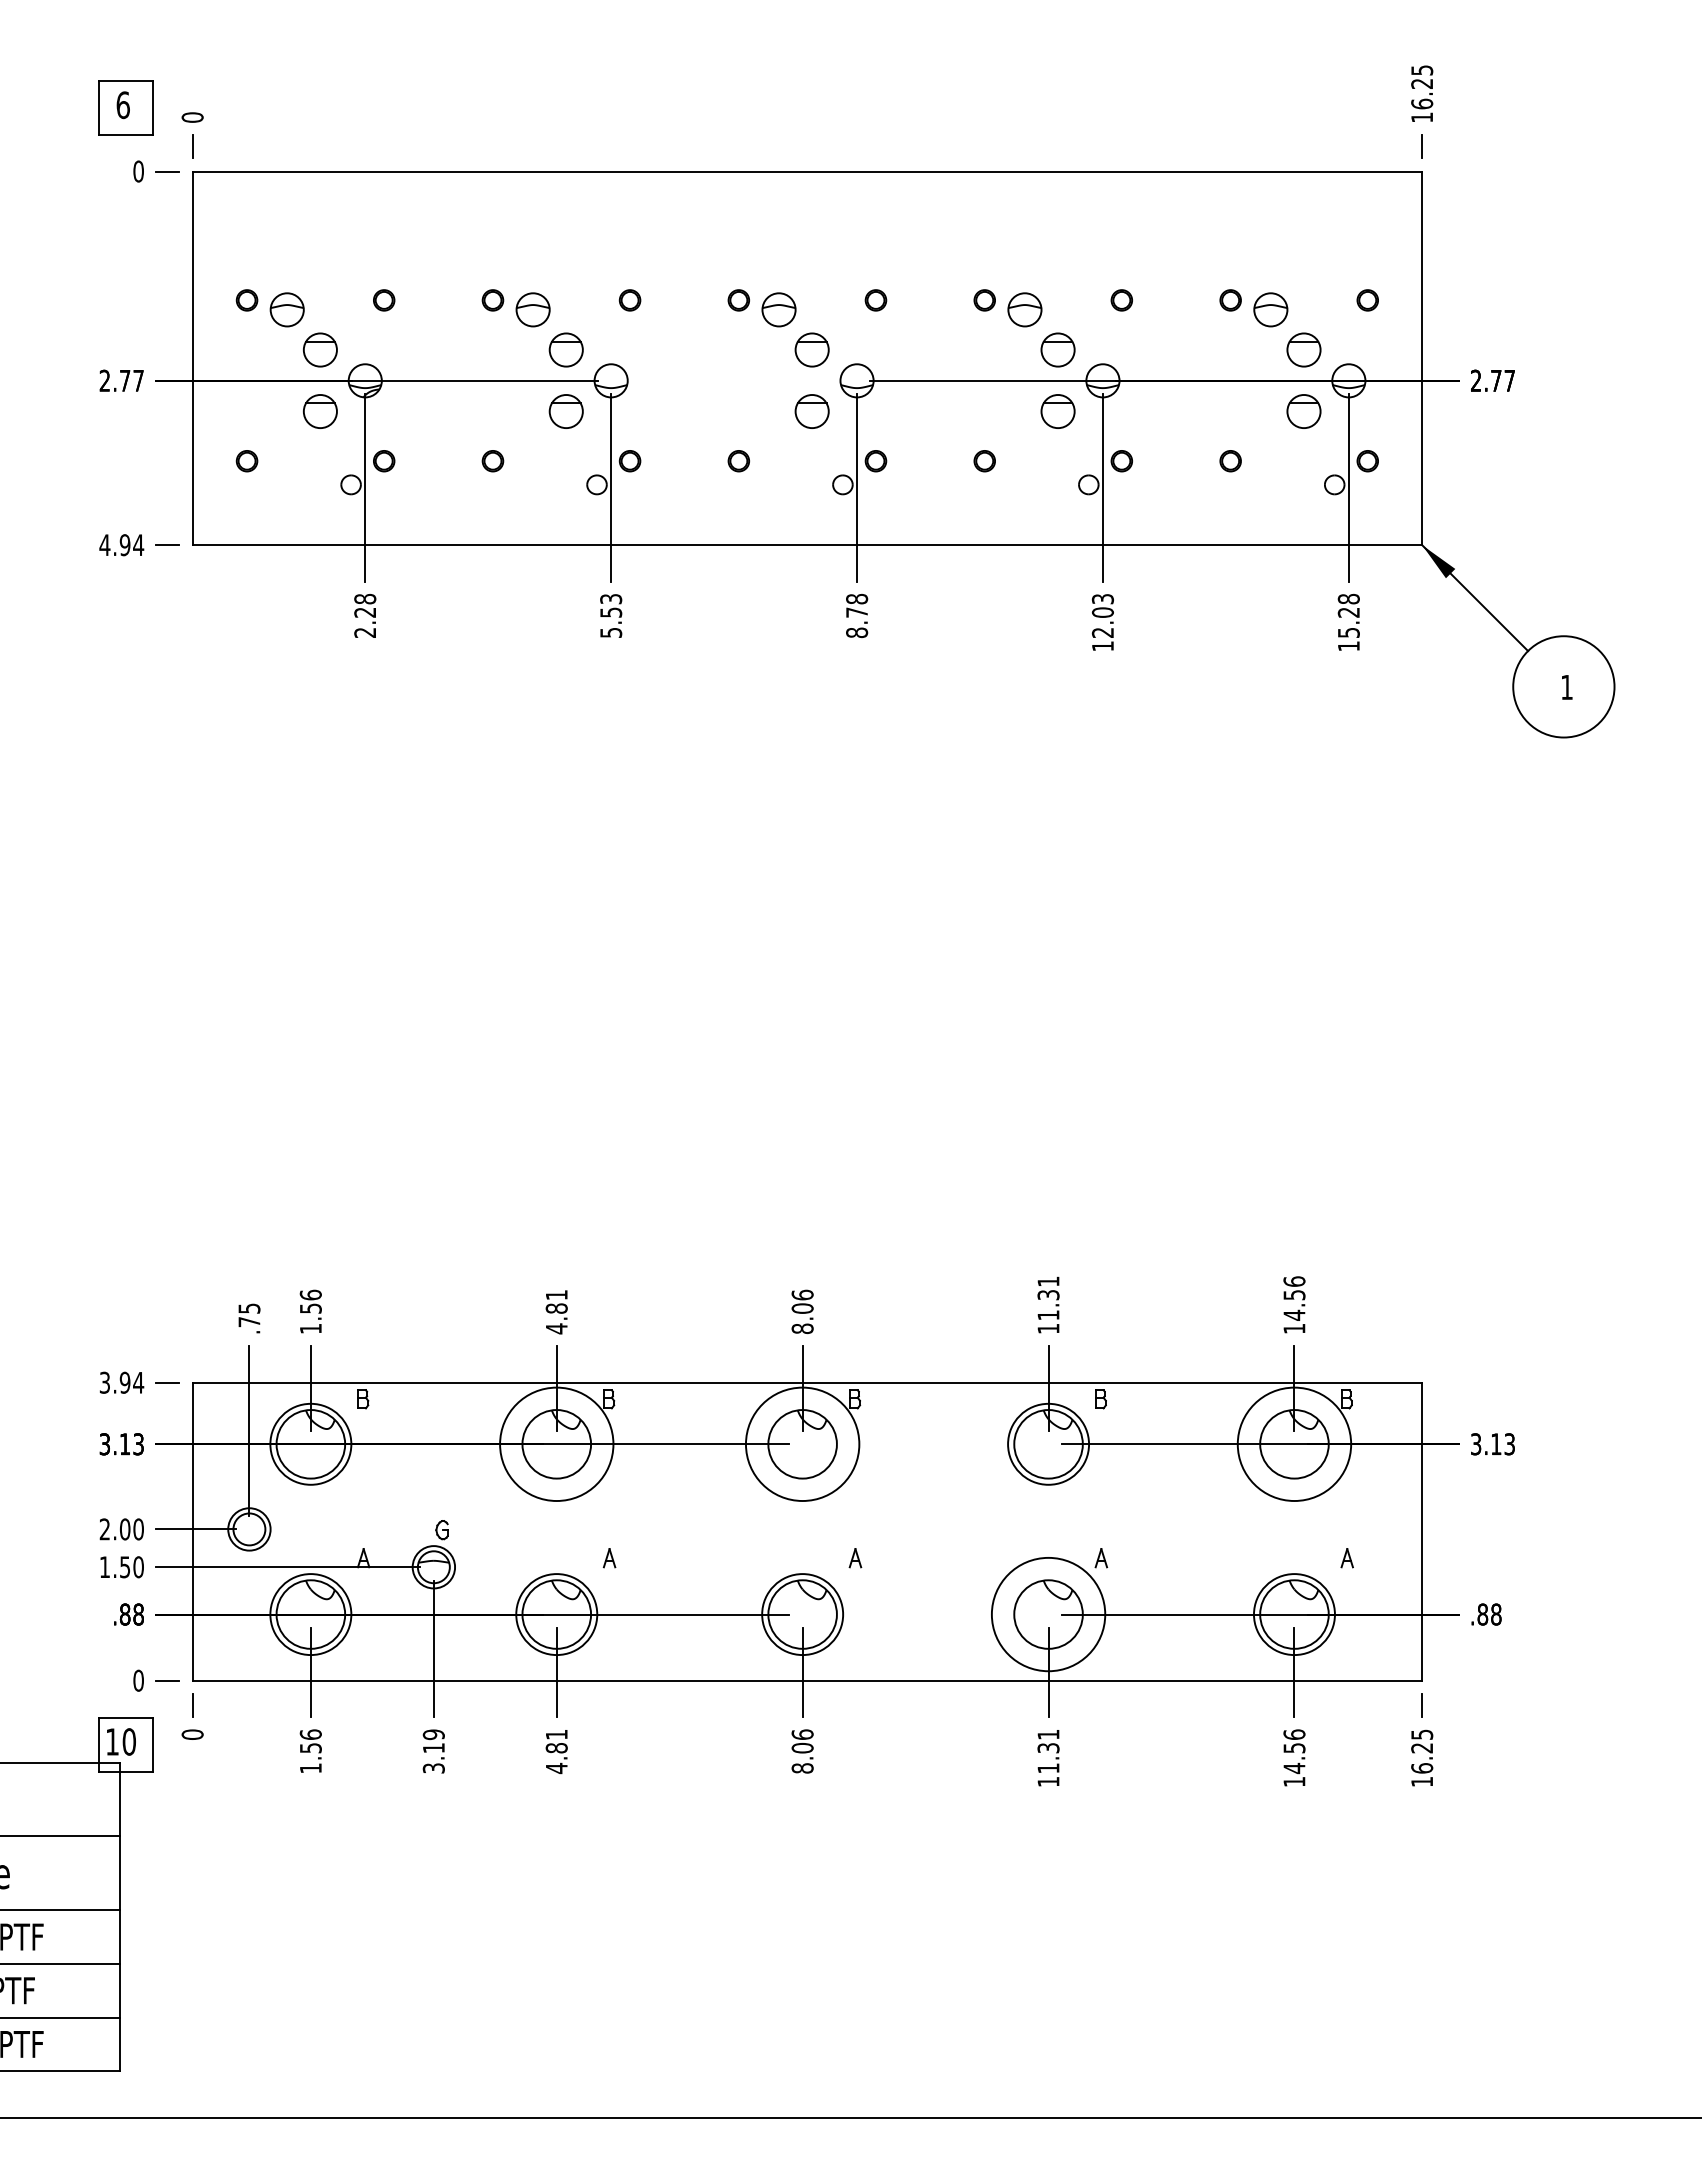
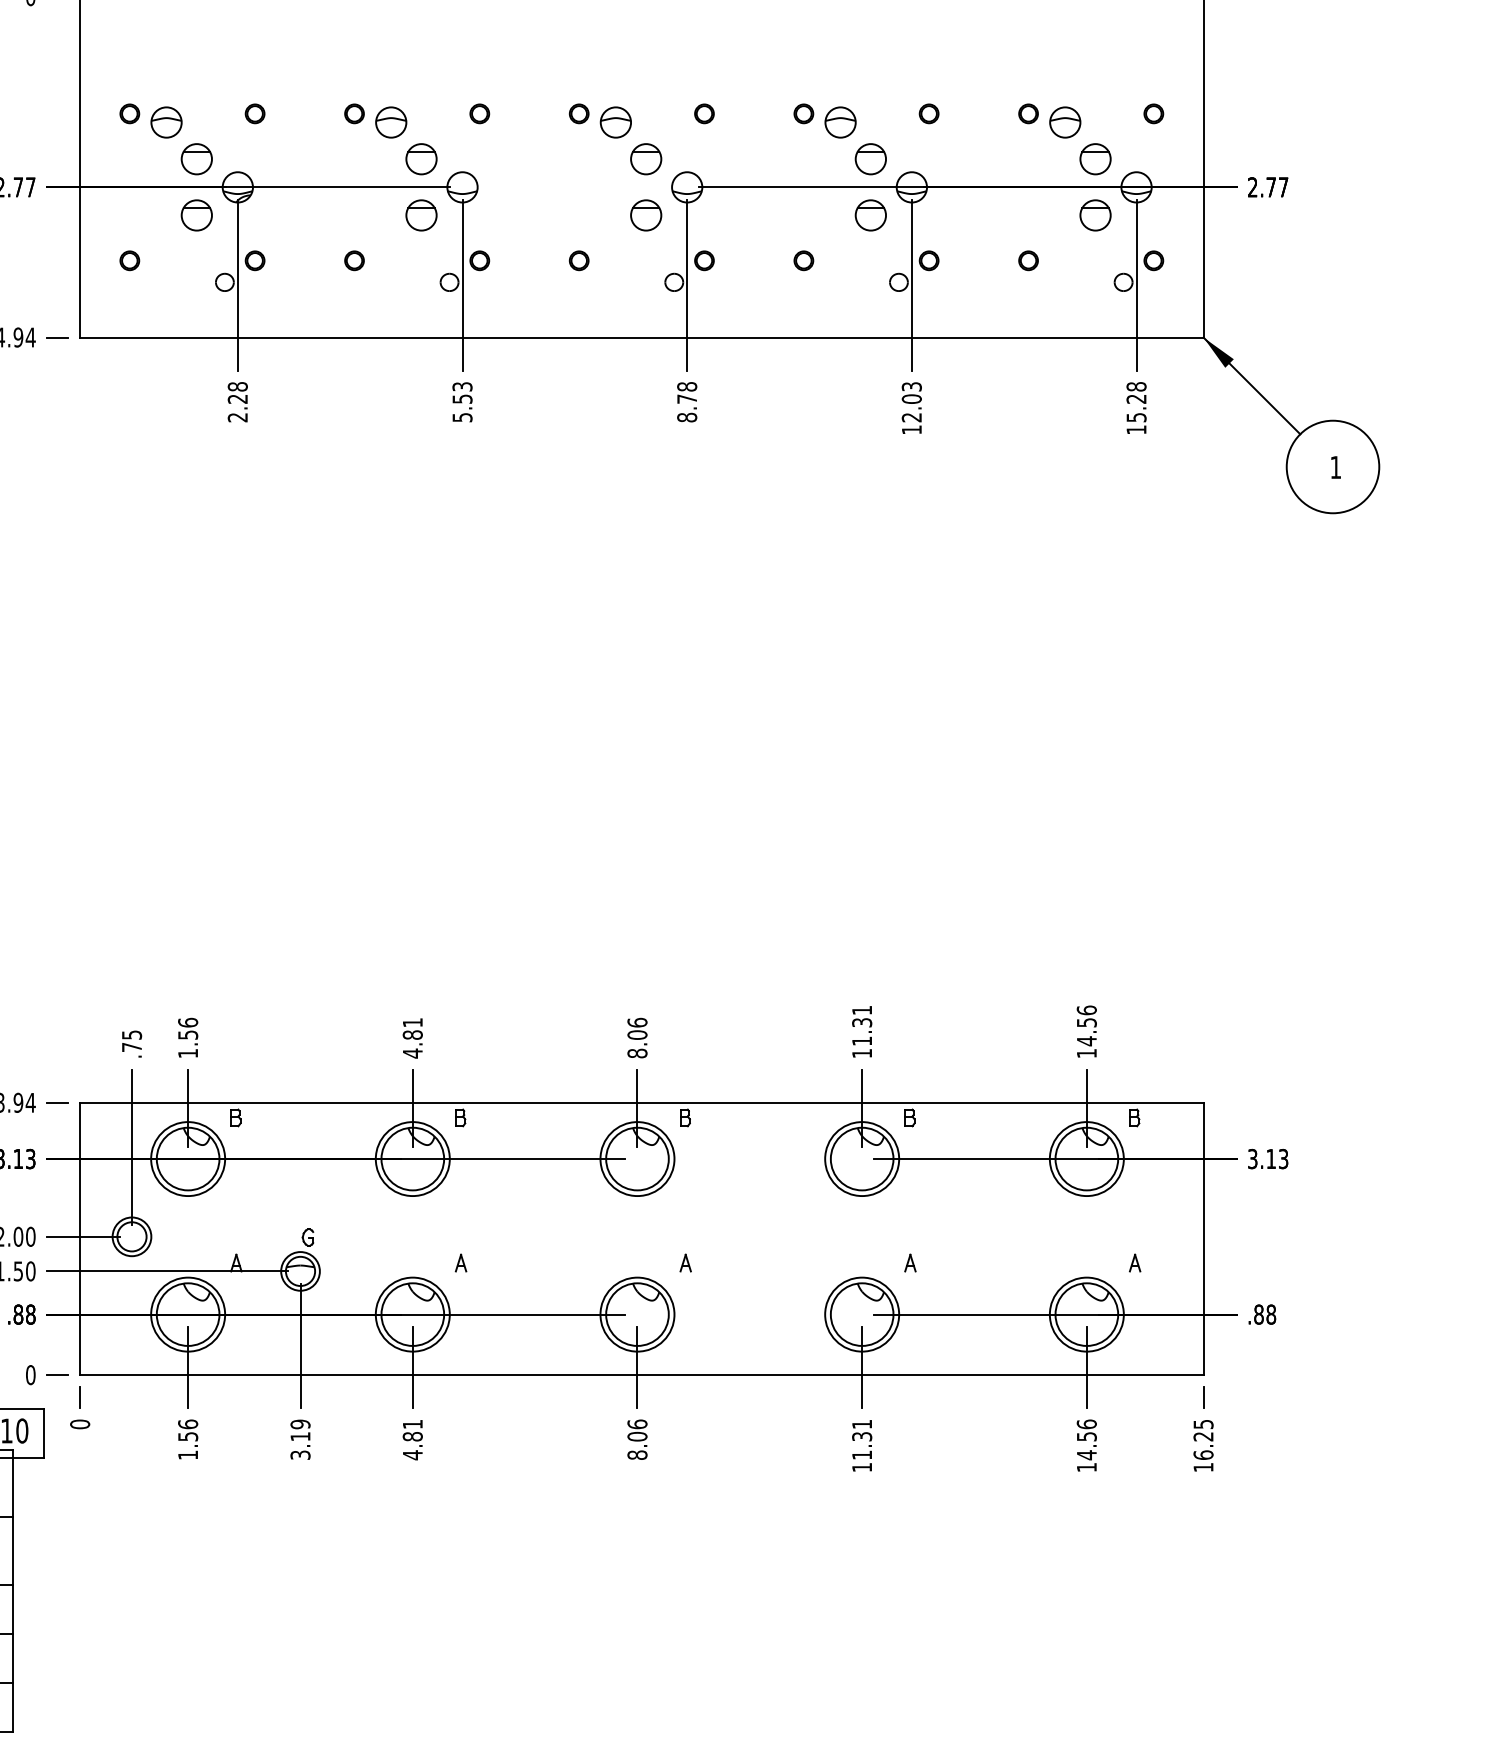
circle: (556, 1443) -> (412, 1158), size x0.71
circle: (802, 1443) -> (637, 1158), size x0.71
circle: (1293, 1443) -> (1085, 1158), size x0.71
circle: (1048, 1614) -> (862, 1314), size x0.71

